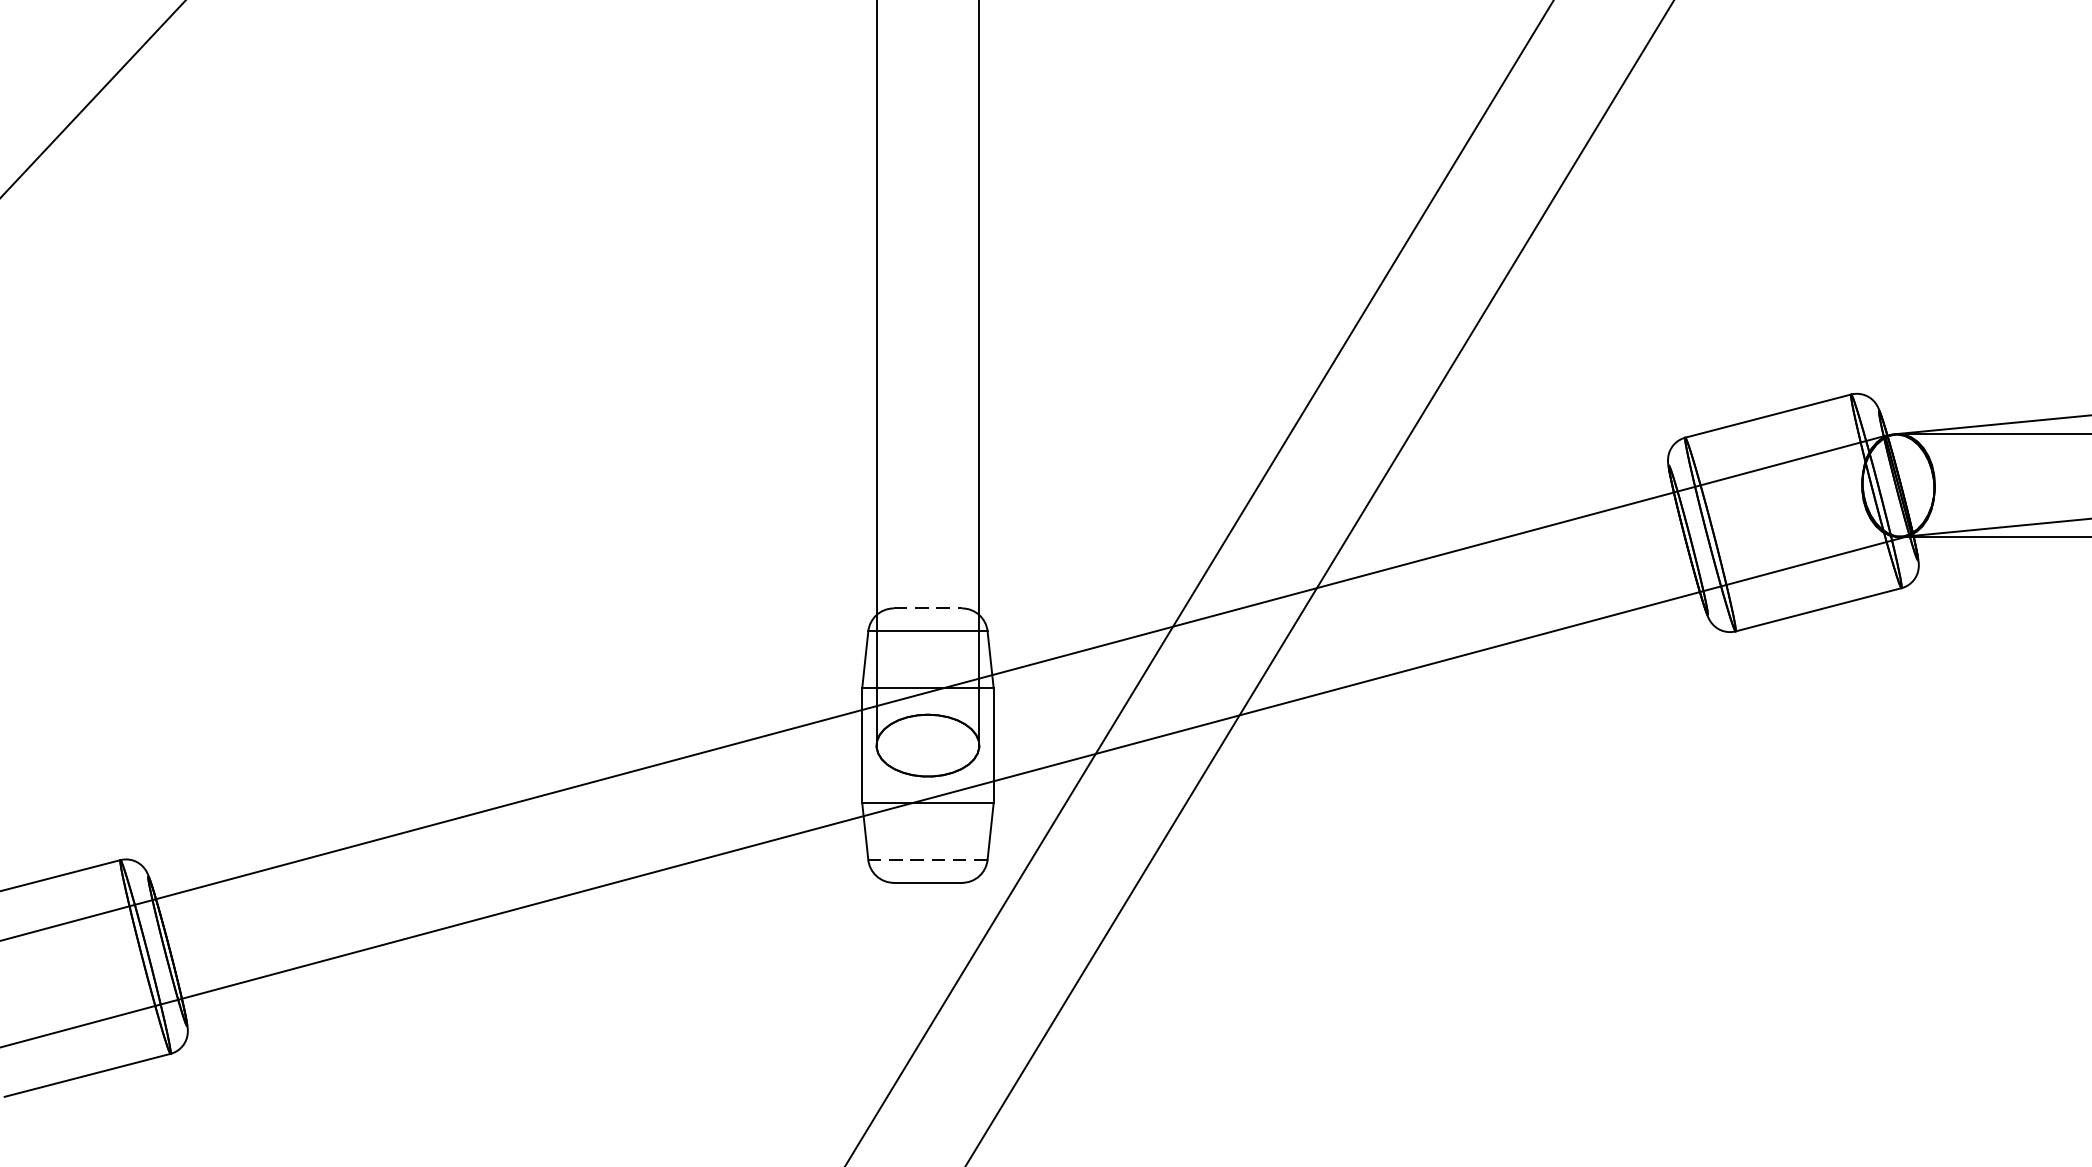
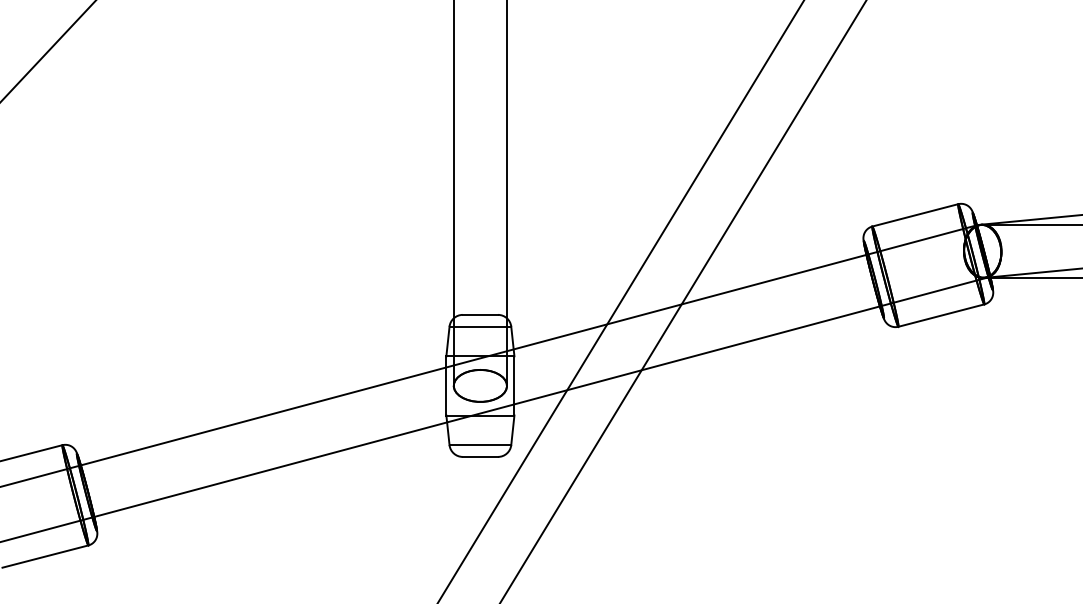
line: (928, 607) -> (480, 314), dashed -> solid
line: (928, 860) -> (480, 445), dashed -> solid

